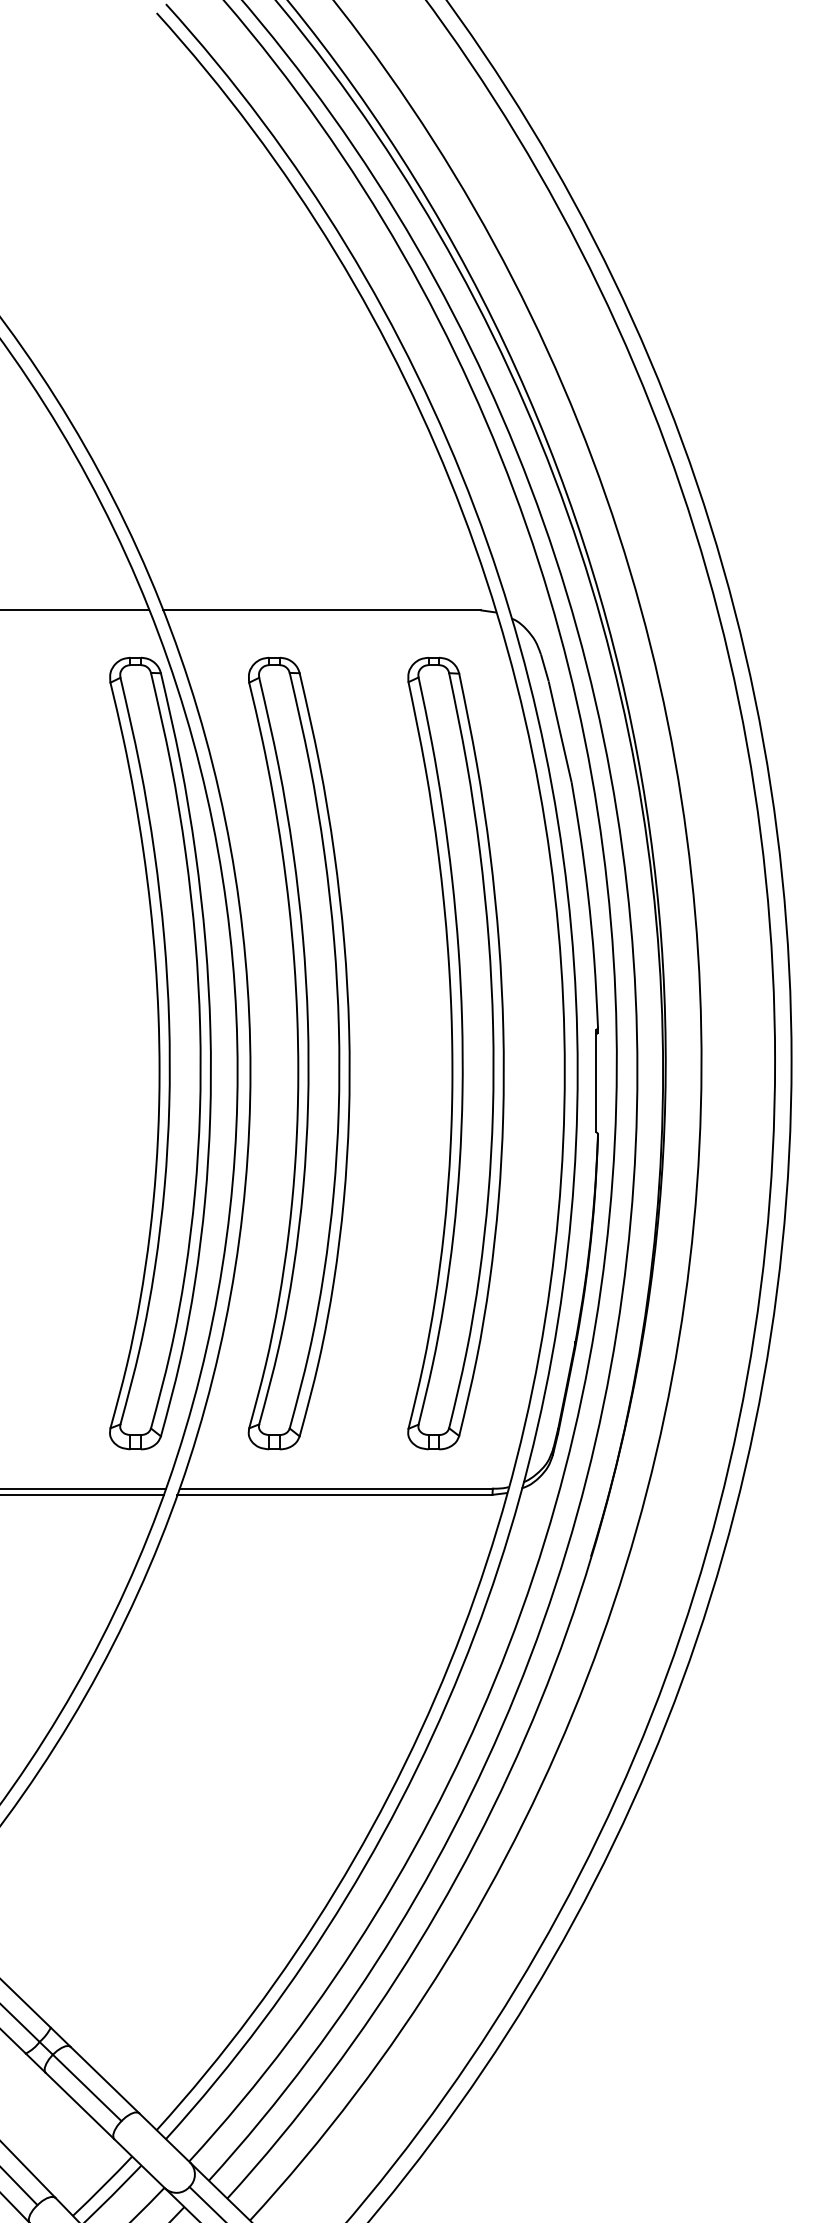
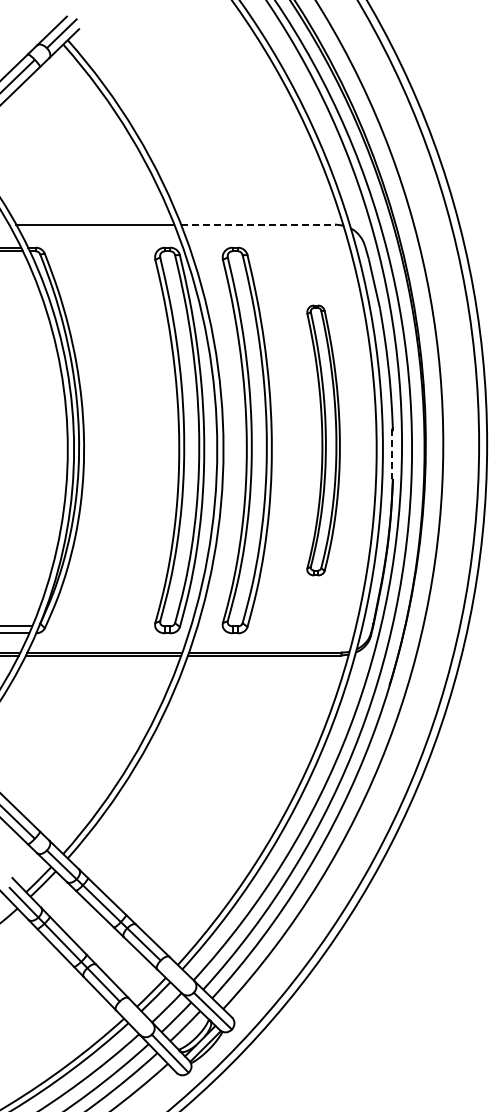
line: (324, 610) -> (259, 224), solid -> dashed
part: (455, 1053) -> (323, 440), size x0.7
line: (597, 1080) -> (392, 453), solid -> dashed

